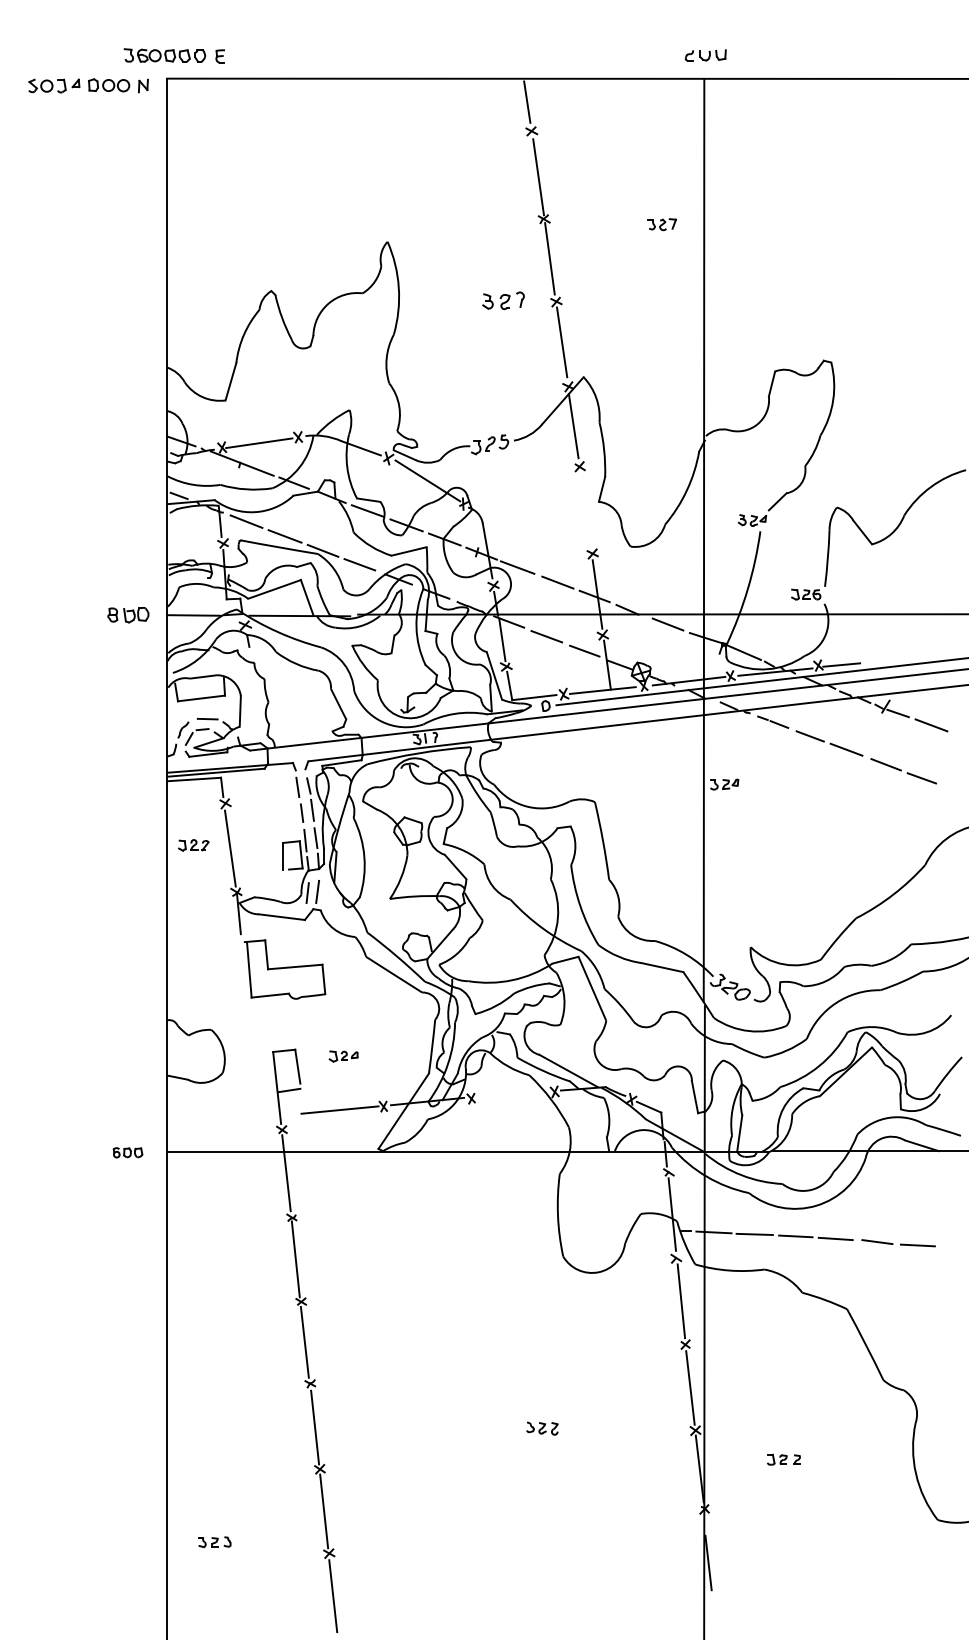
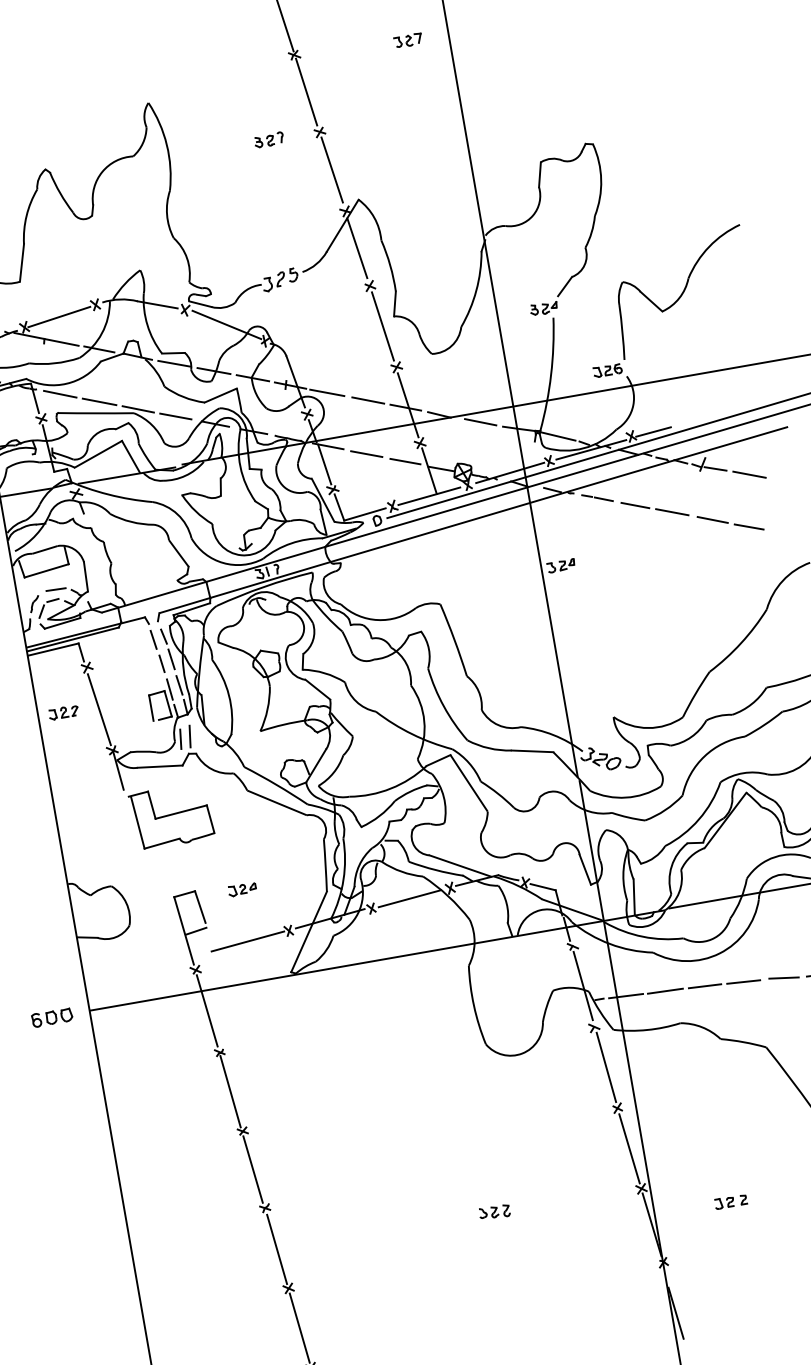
part: (503, 300) -> (269, 139), size x0.71
line: (585, 509) -> (382, 325), added
line: (511, 1095) -> (409, 898), added
part: (127, 1152) -> (51, 1017), size x1.43

